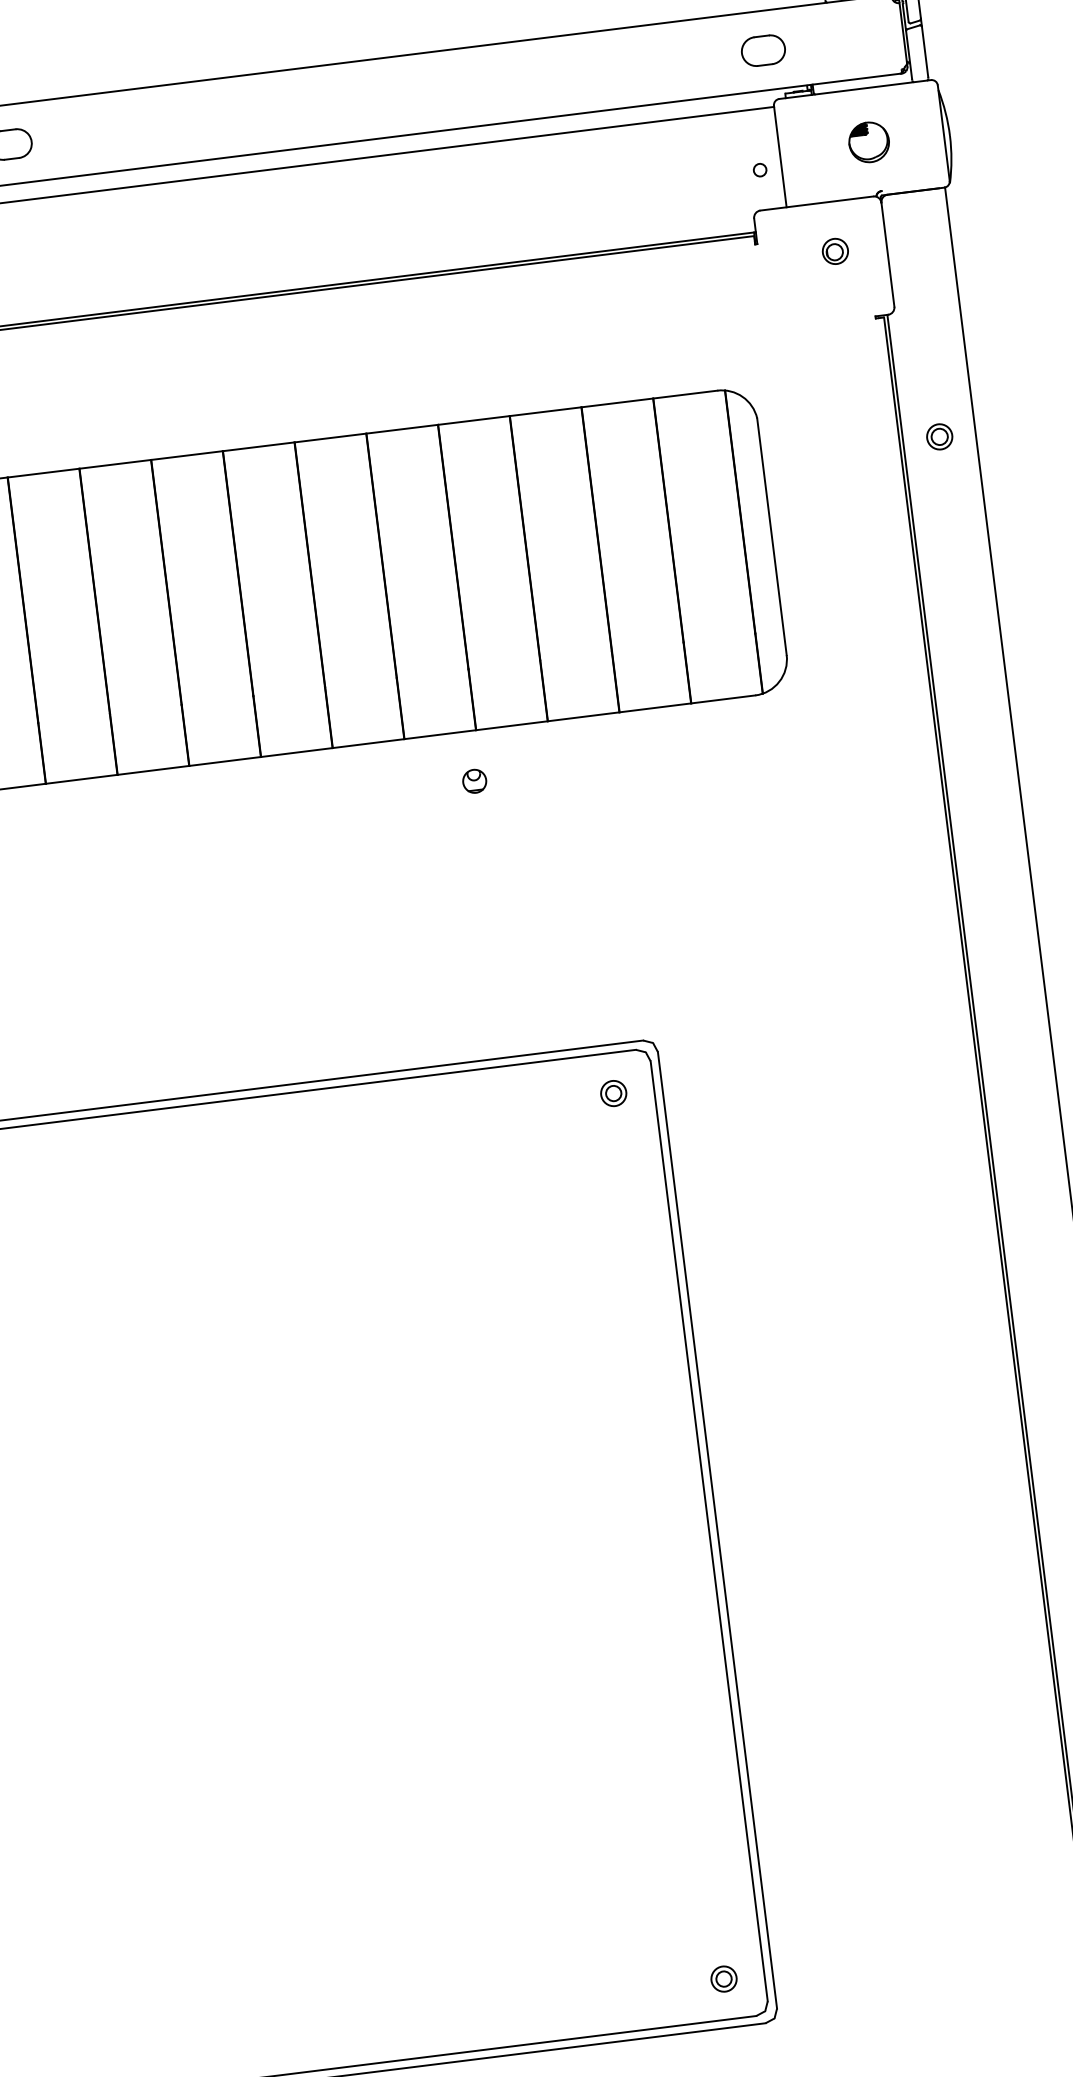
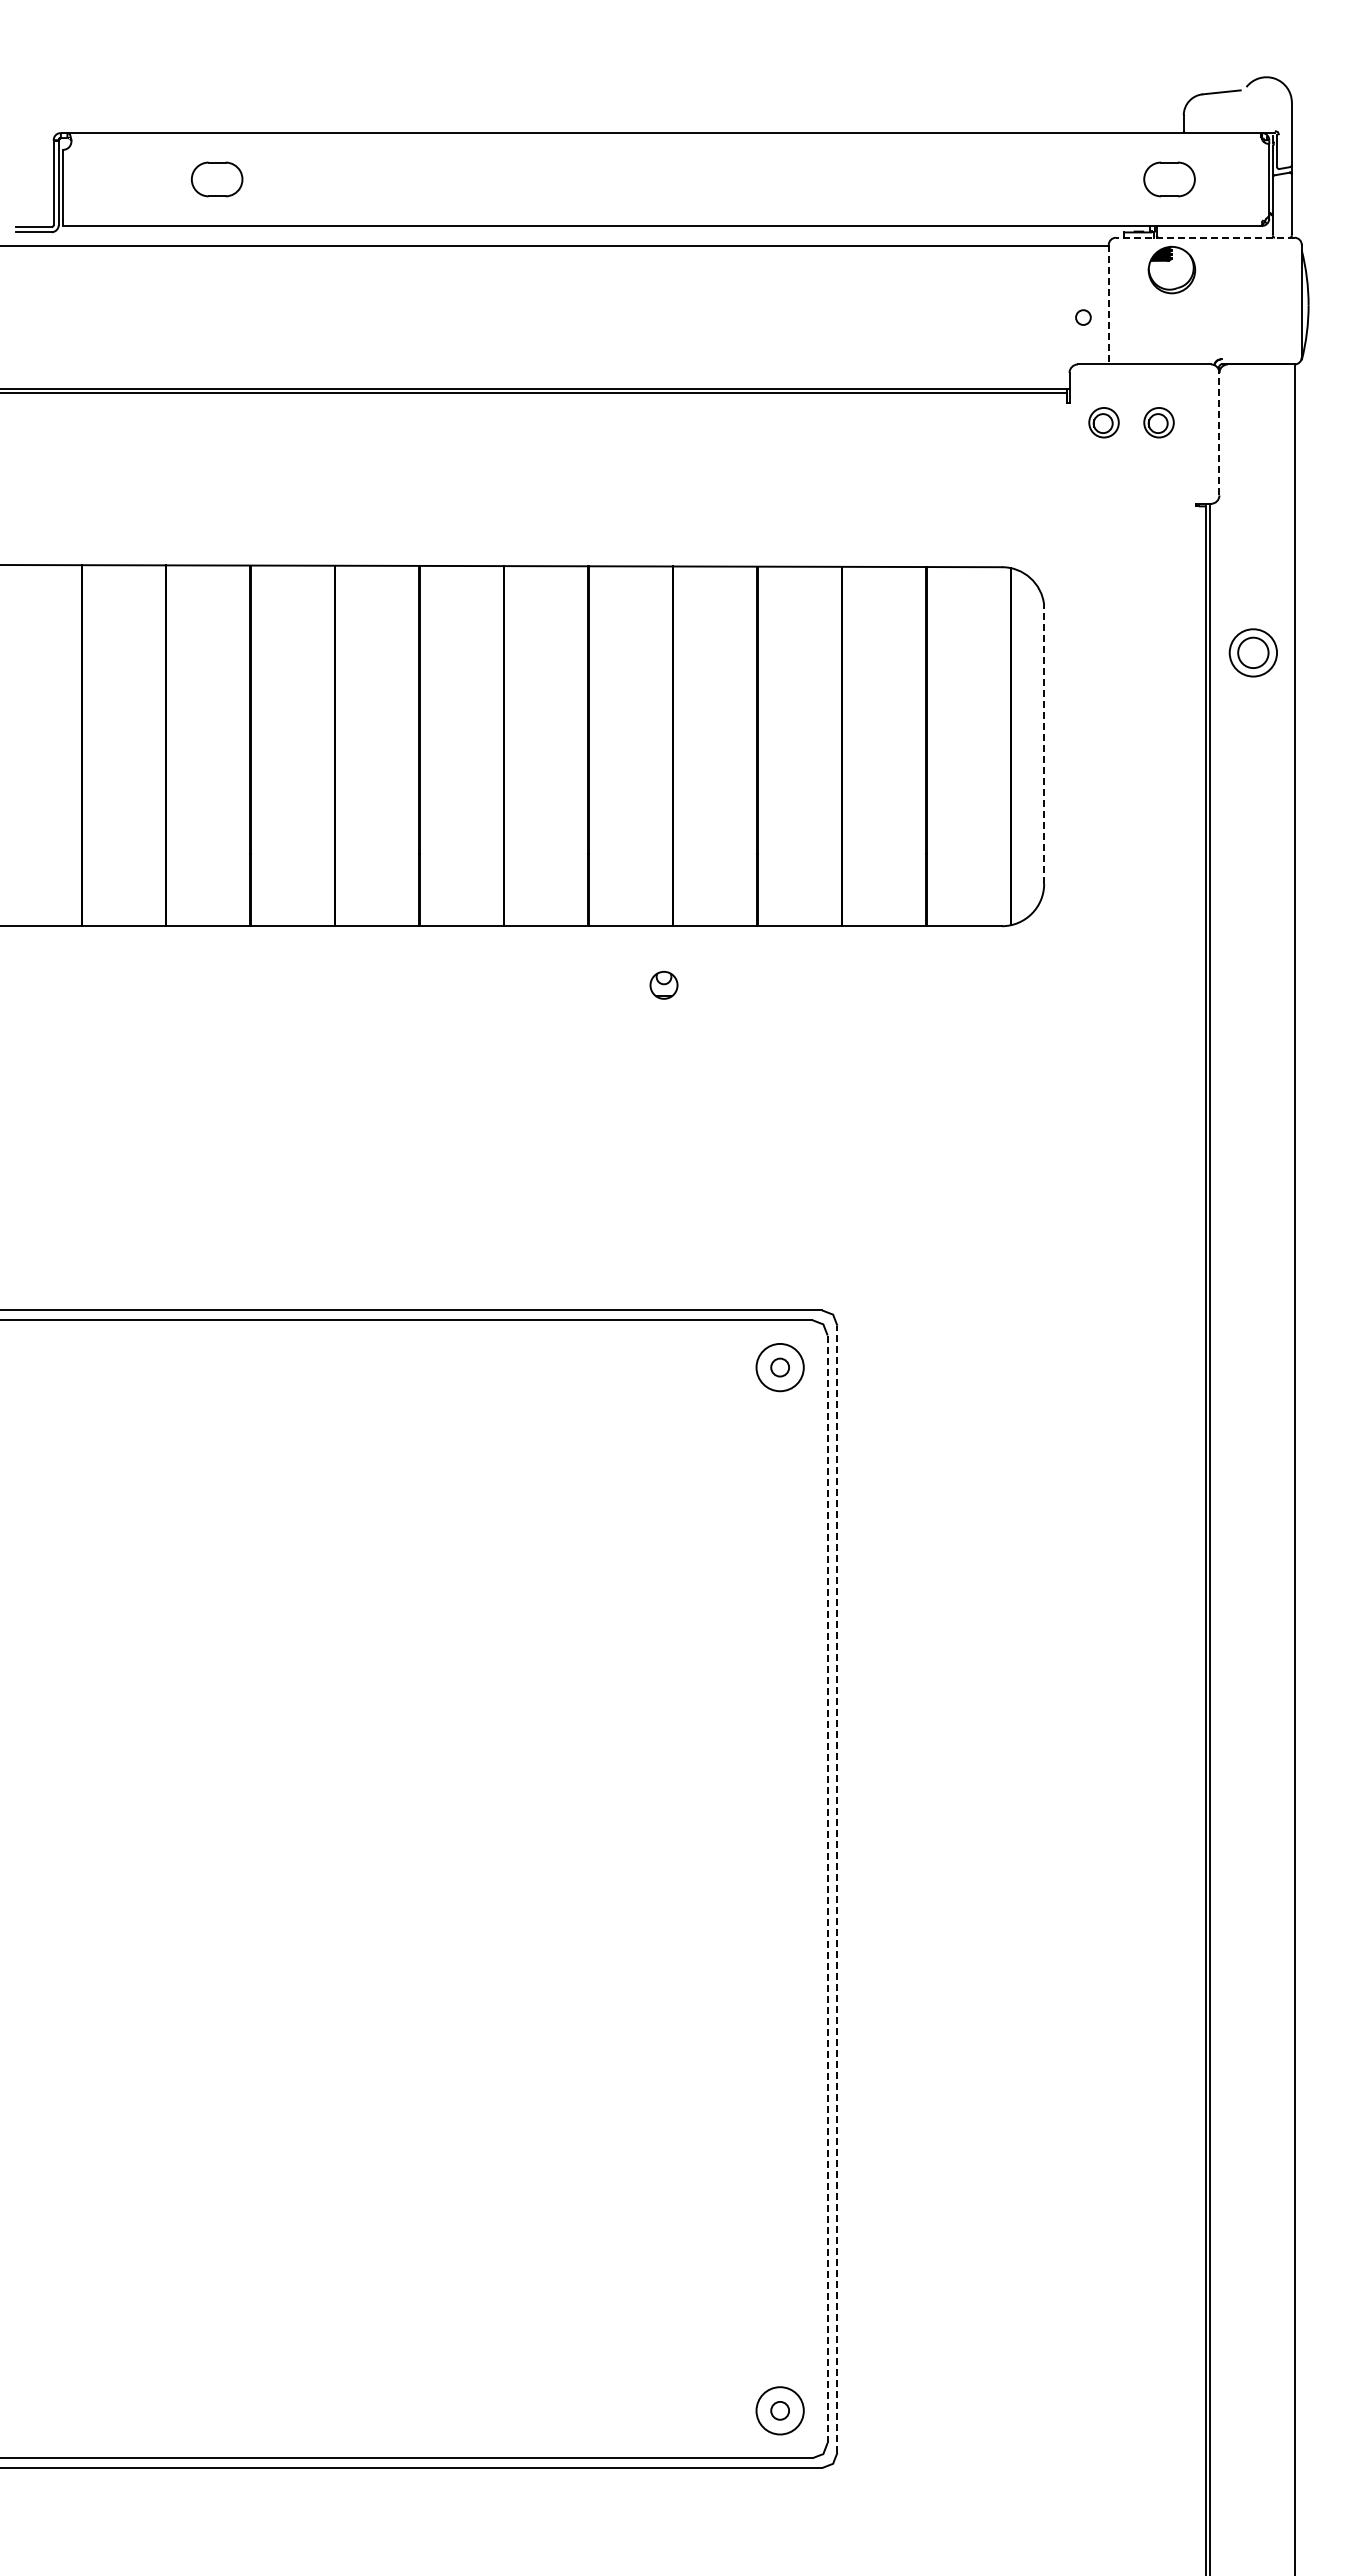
part: (763, 50) -> (1169, 179), moved
line: (854, 89) -> (1204, 237), solid -> dashed
part: (868, 141) -> (1171, 269), moved
line: (780, 156) -> (1108, 304), solid -> dashed
line: (887, 254) -> (1219, 433), solid -> dashed
part: (788, 257) -> (1103, 422), added
part: (939, 436) -> (1252, 652), size x1.6
line: (772, 536) -> (1044, 744), solid -> dashed
circle: (613, 1093) -> (779, 1367), size x1.6
line: (717, 1530) -> (837, 1889), solid -> dashed
line: (709, 1531) -> (827, 1889), solid -> dashed
circle: (723, 1978) -> (779, 2410), size x1.6

